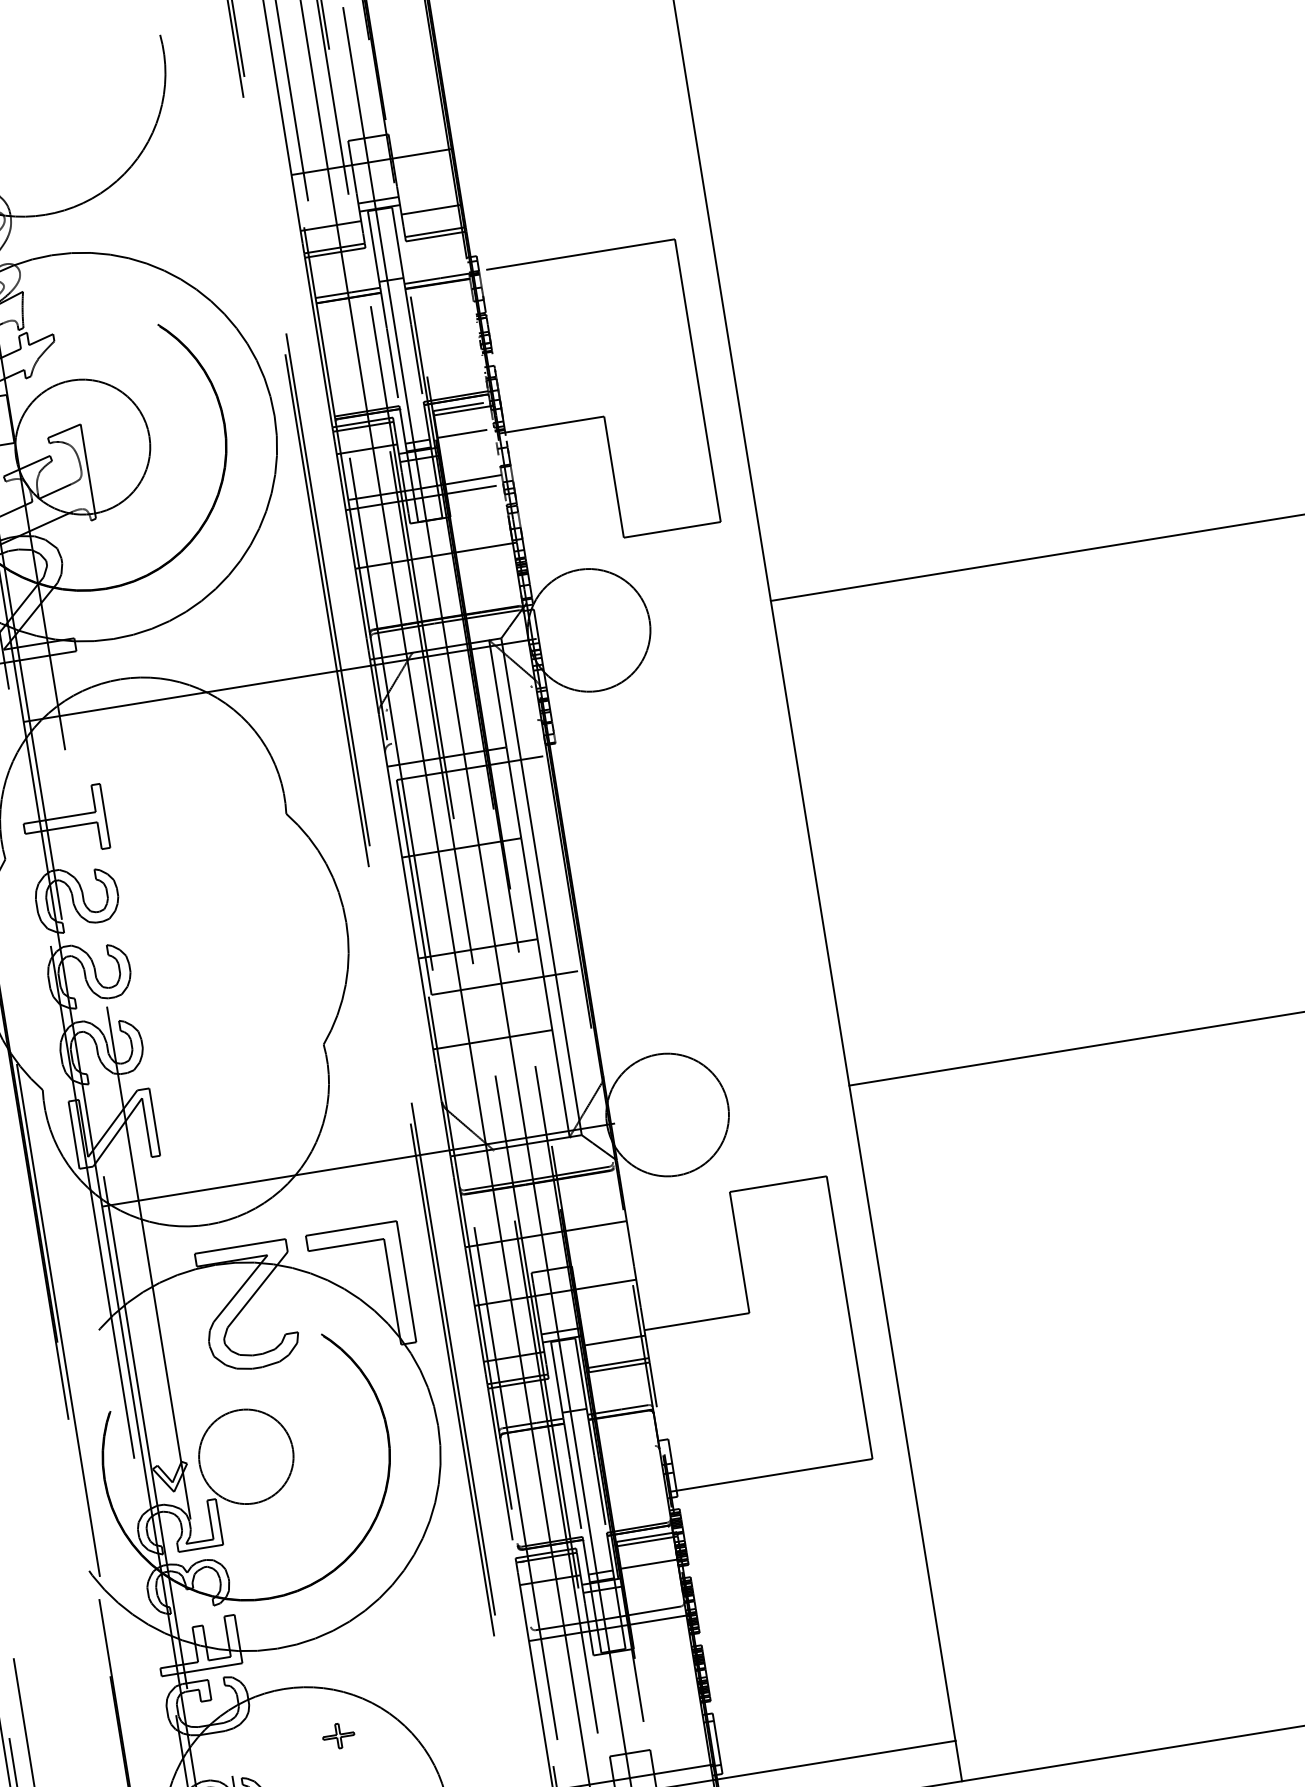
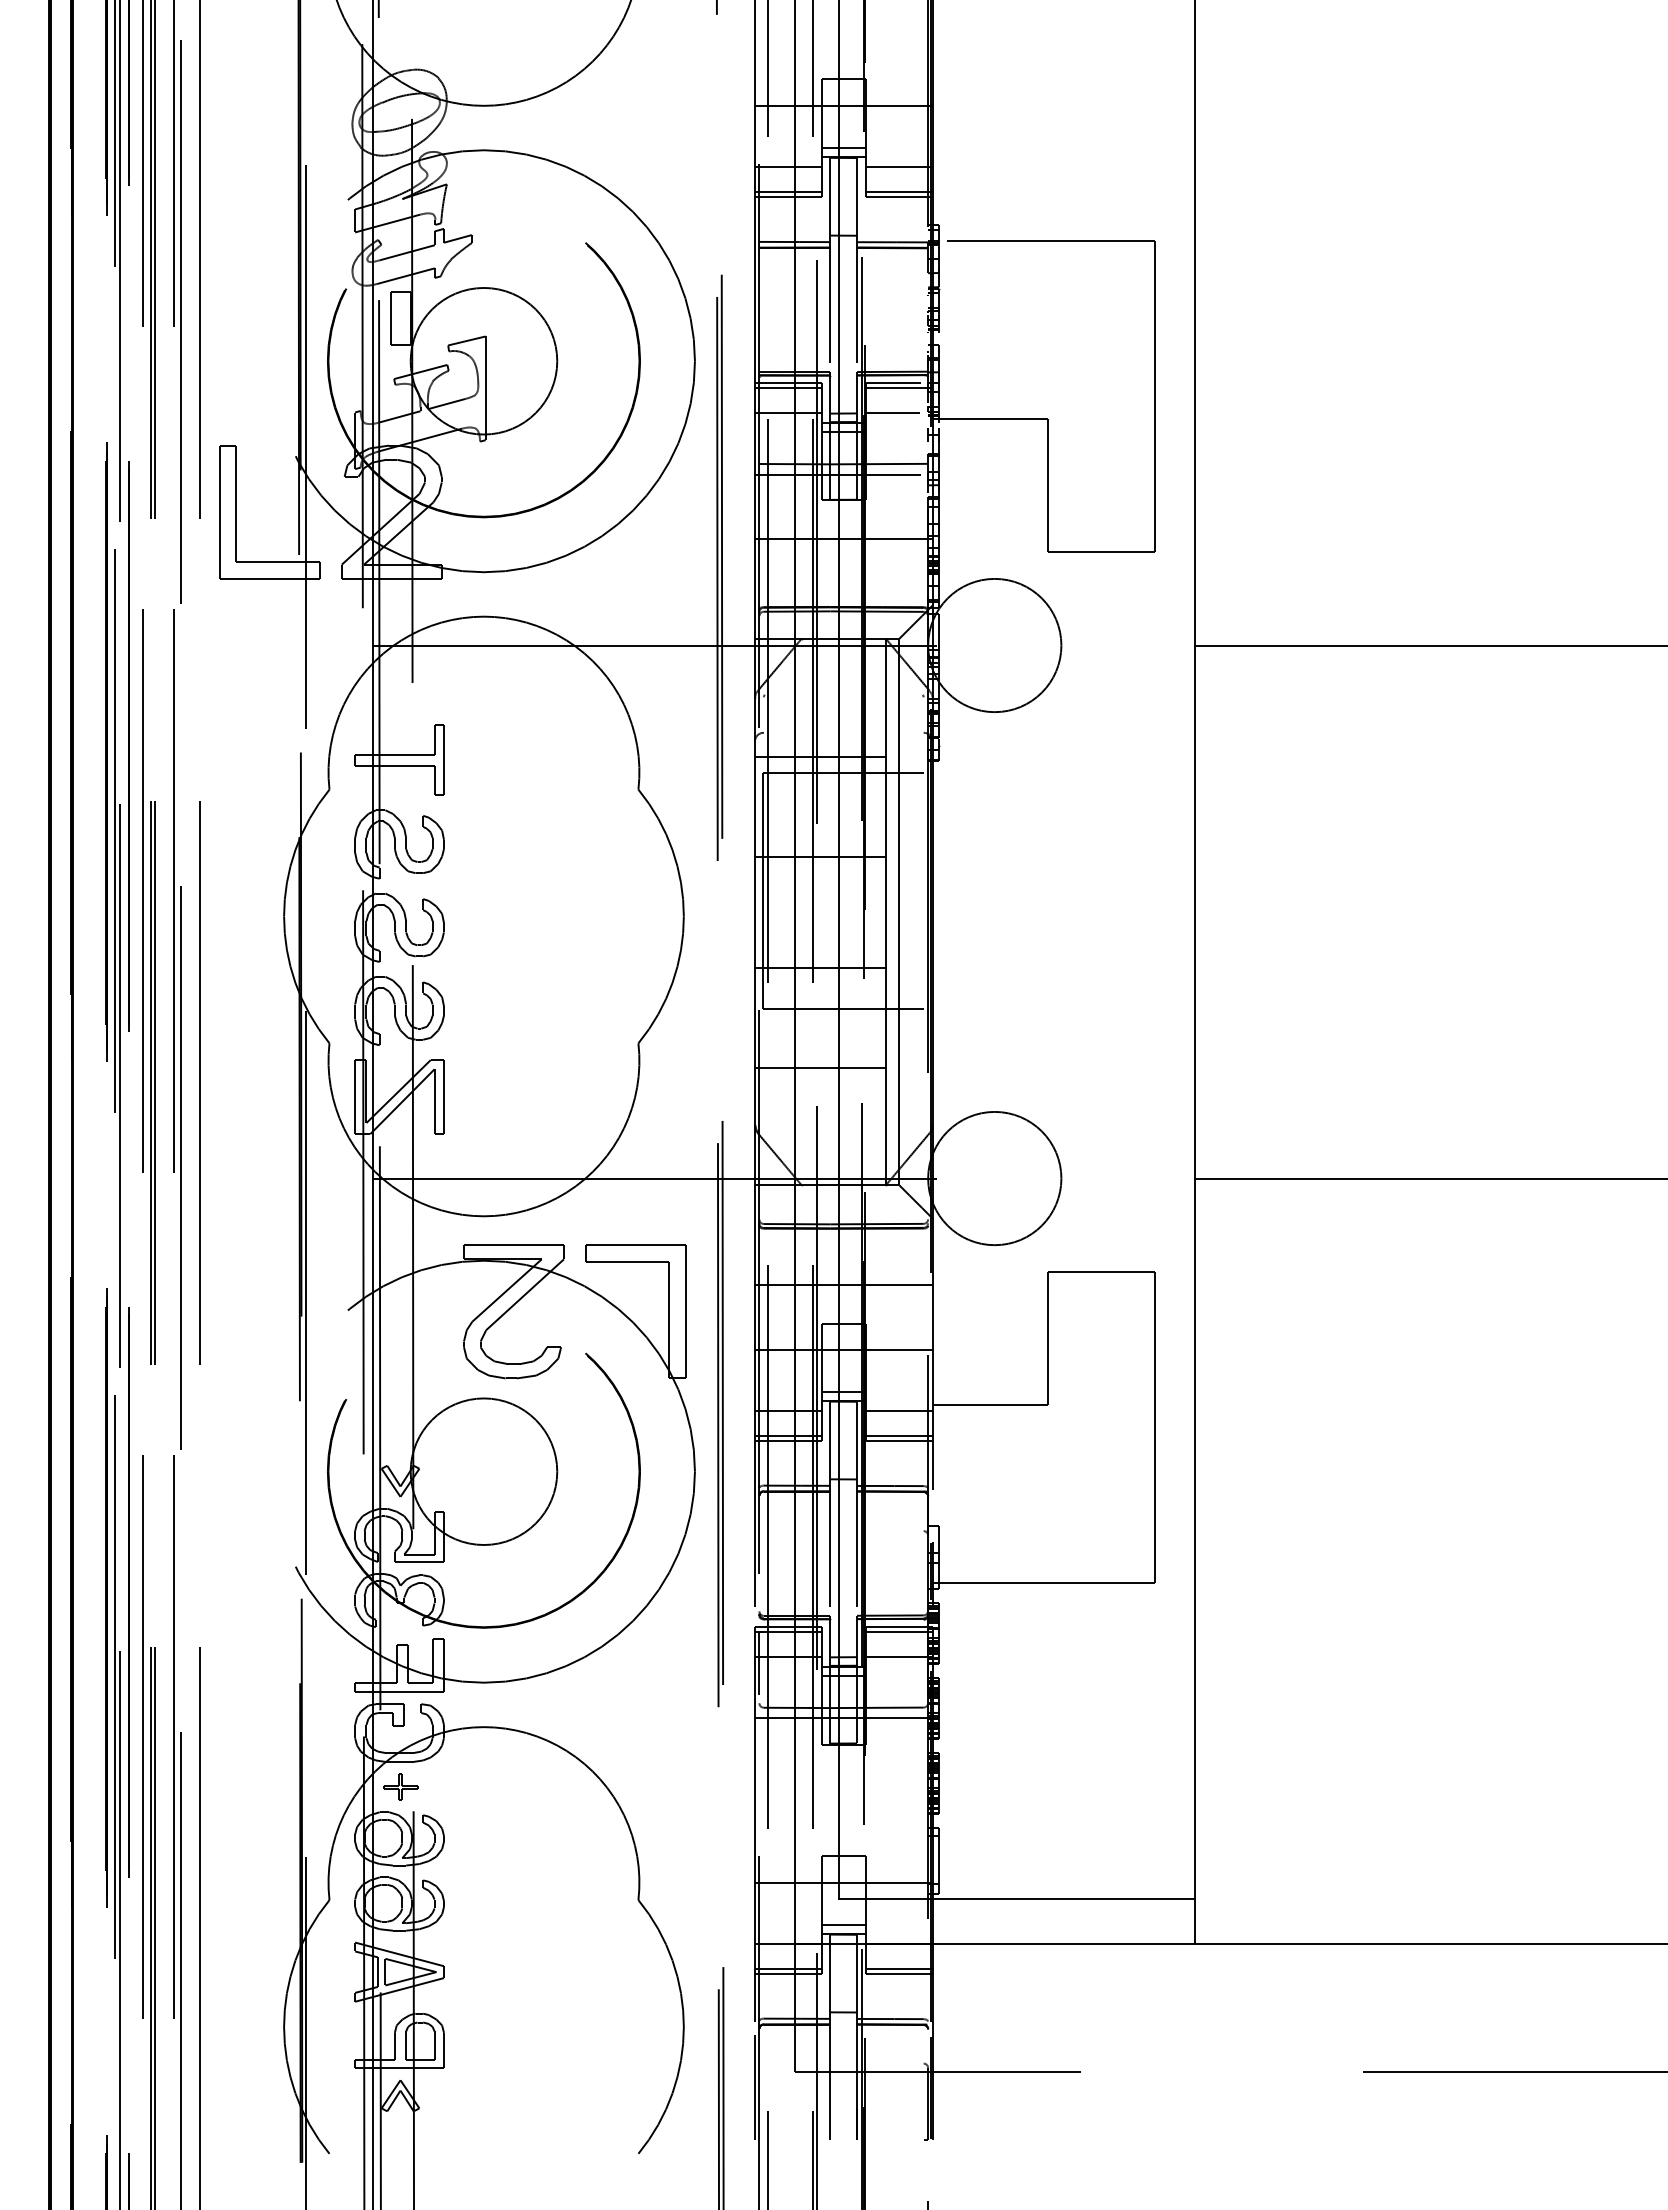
circle: (245, 1456) -> (483, 1471), size x1.43
line: (525, 1590) -> (759, 1663), added
part: (338, 1735) -> (400, 1786), moved

